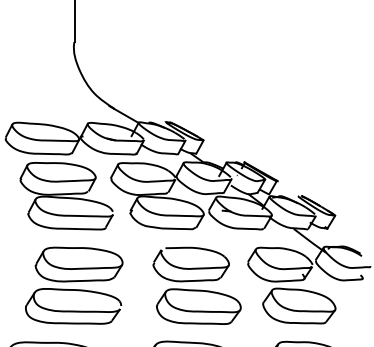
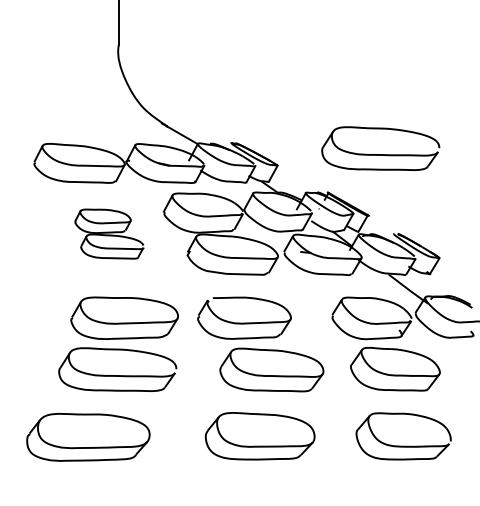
part: (287, 126) -> (380, 148), added
part: (66, 195) -> (109, 233), size x0.6
part: (191, 263) -> (244, 317), moved

